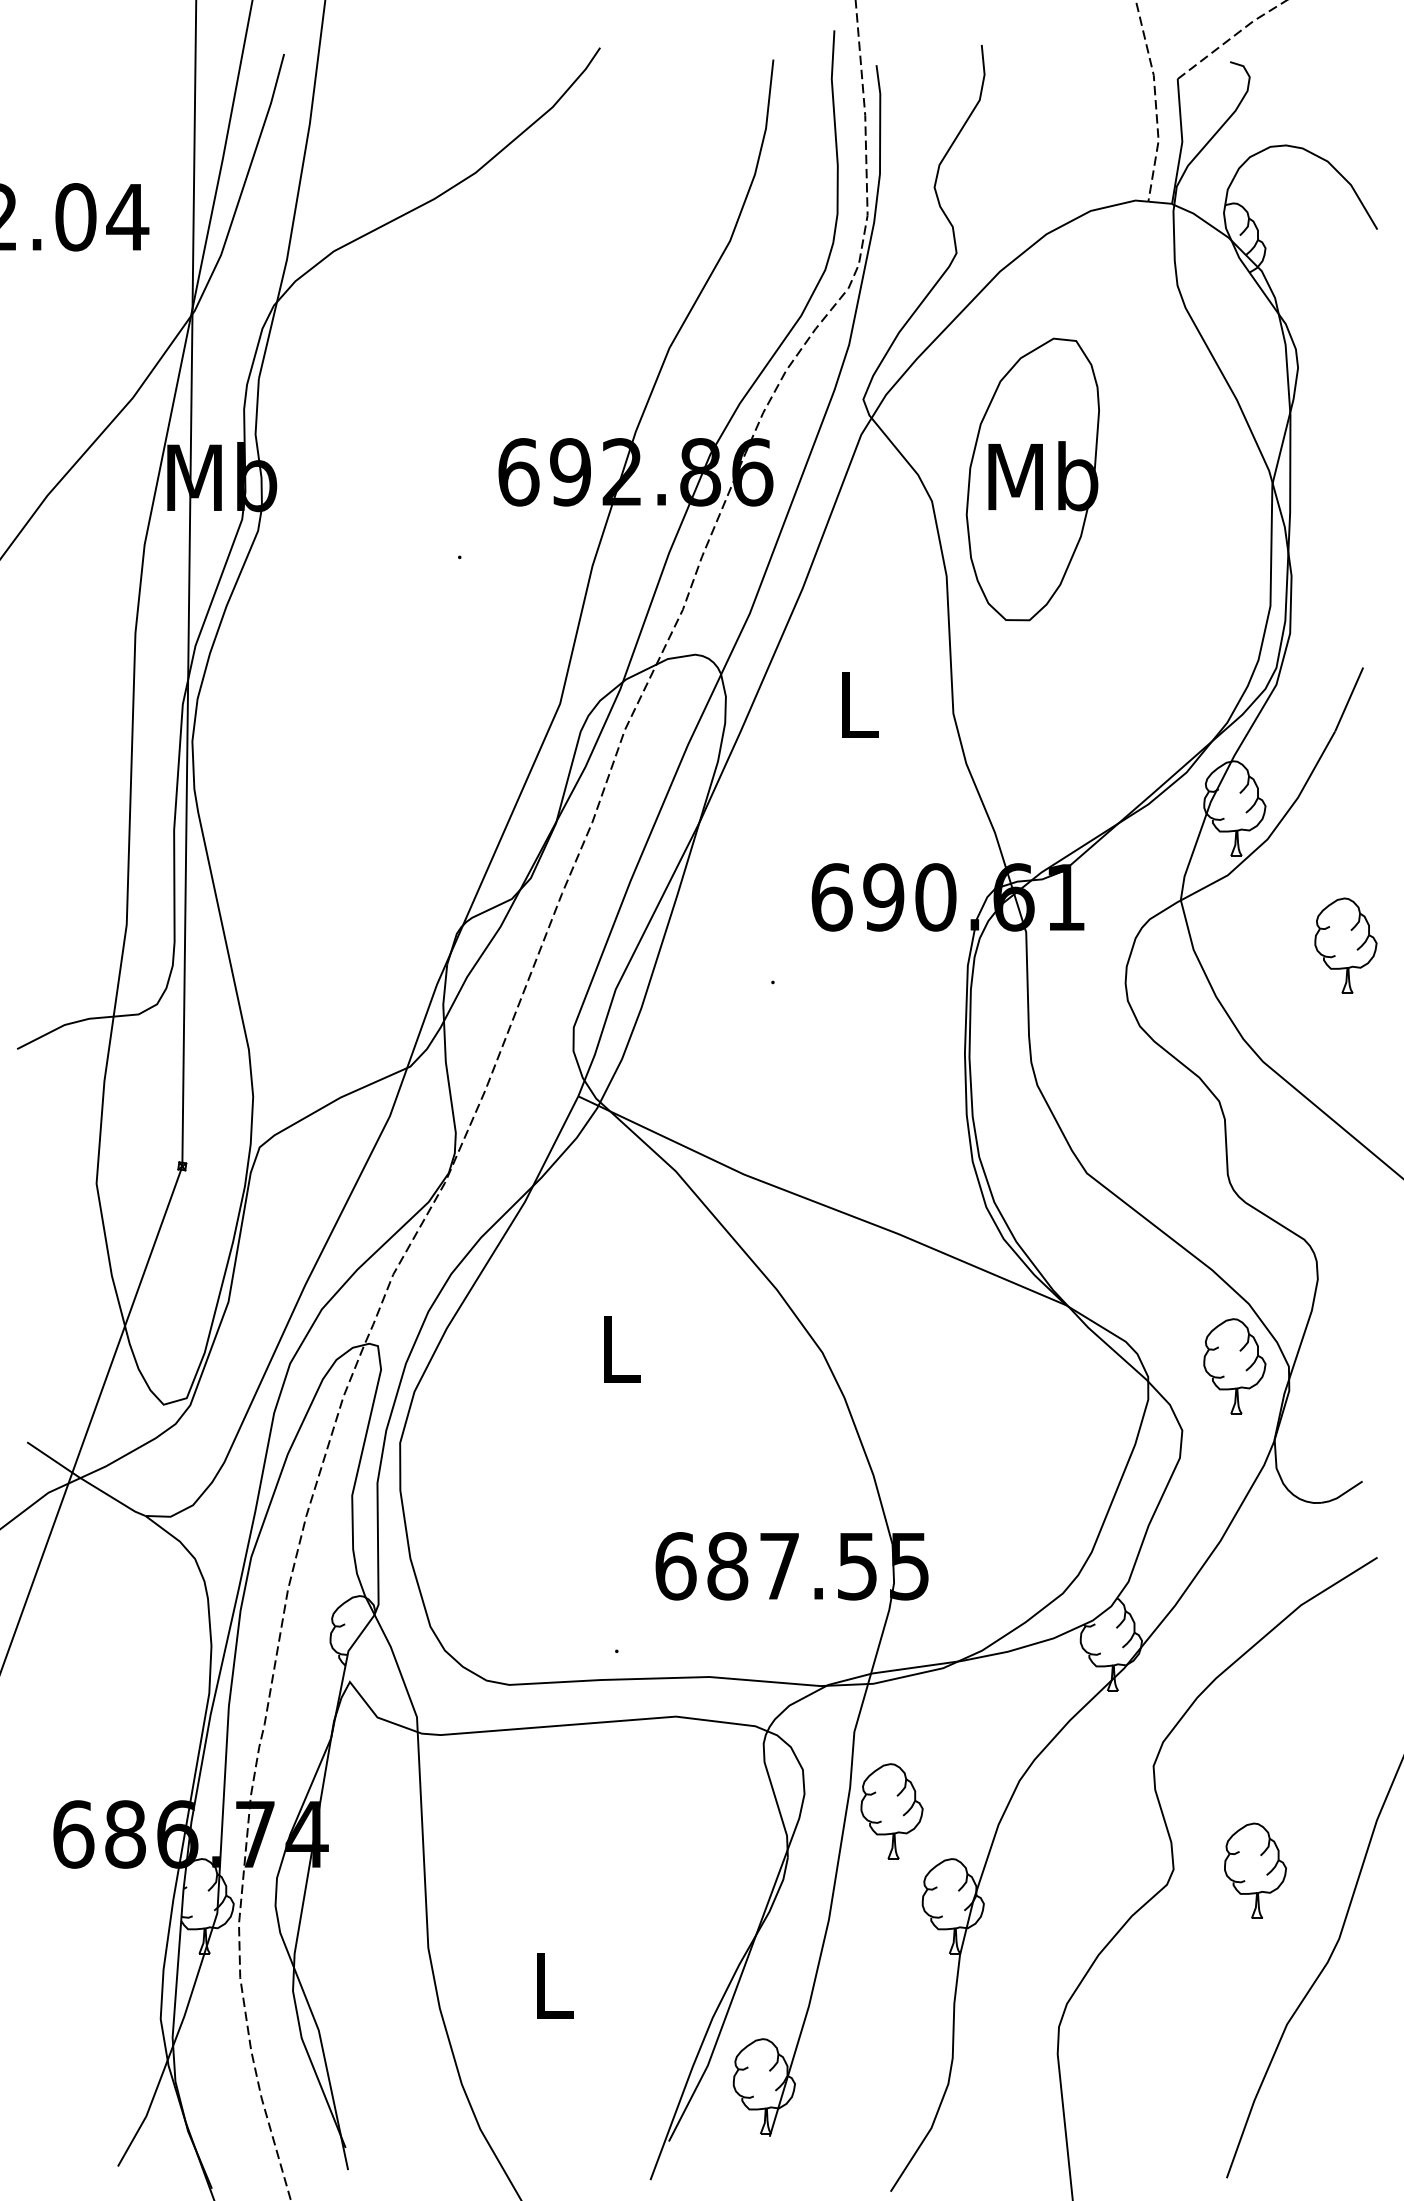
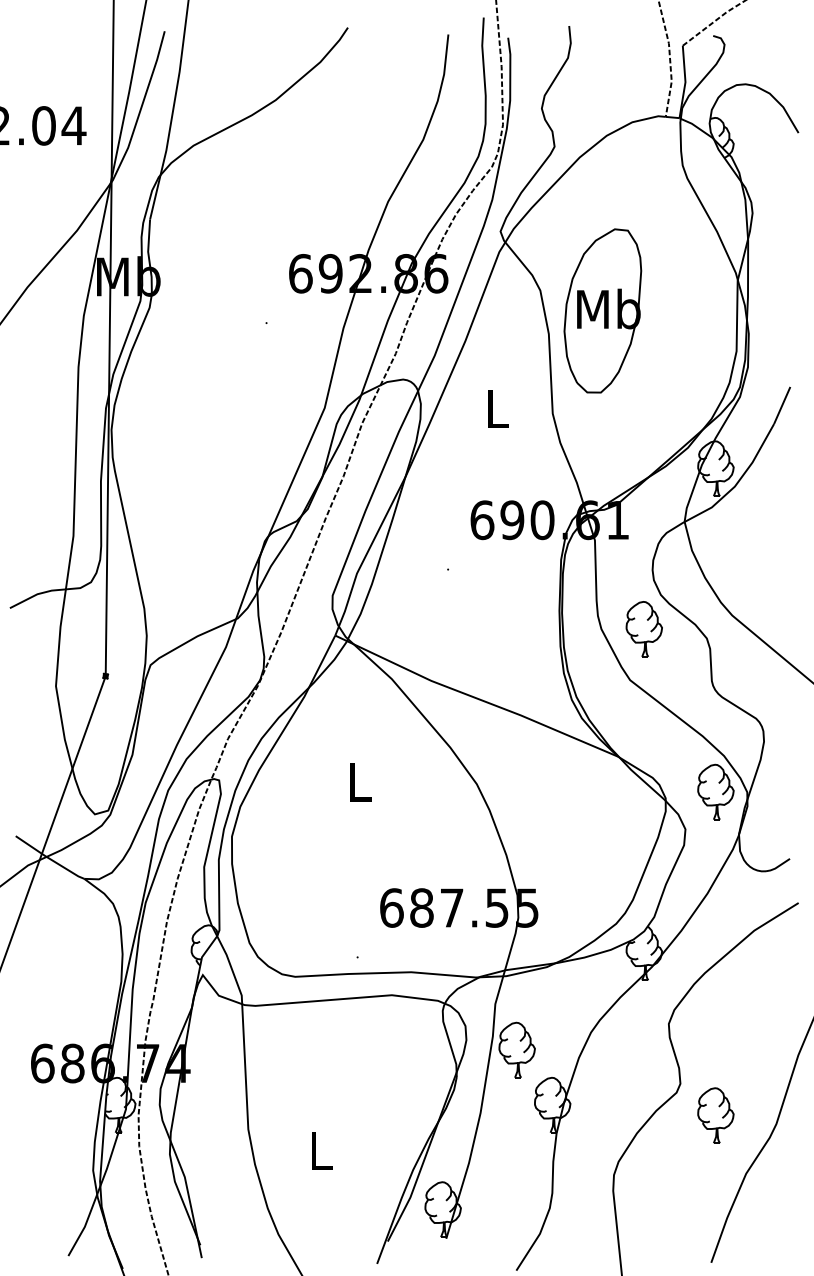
part: (1032, 478) -> (602, 310), moved
part: (1344, 946) -> (643, 629), moved
part: (1254, 1870) -> (715, 1115), moved

